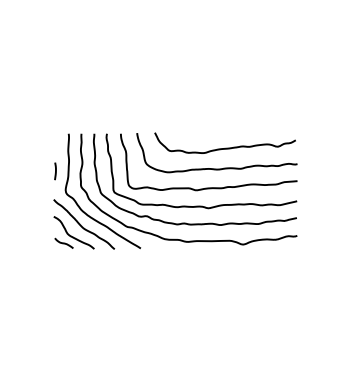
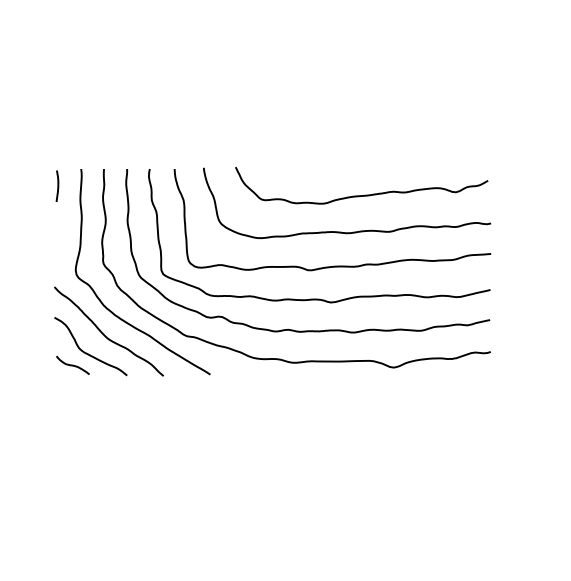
line: (55, 171) -> (57, 186), moved

